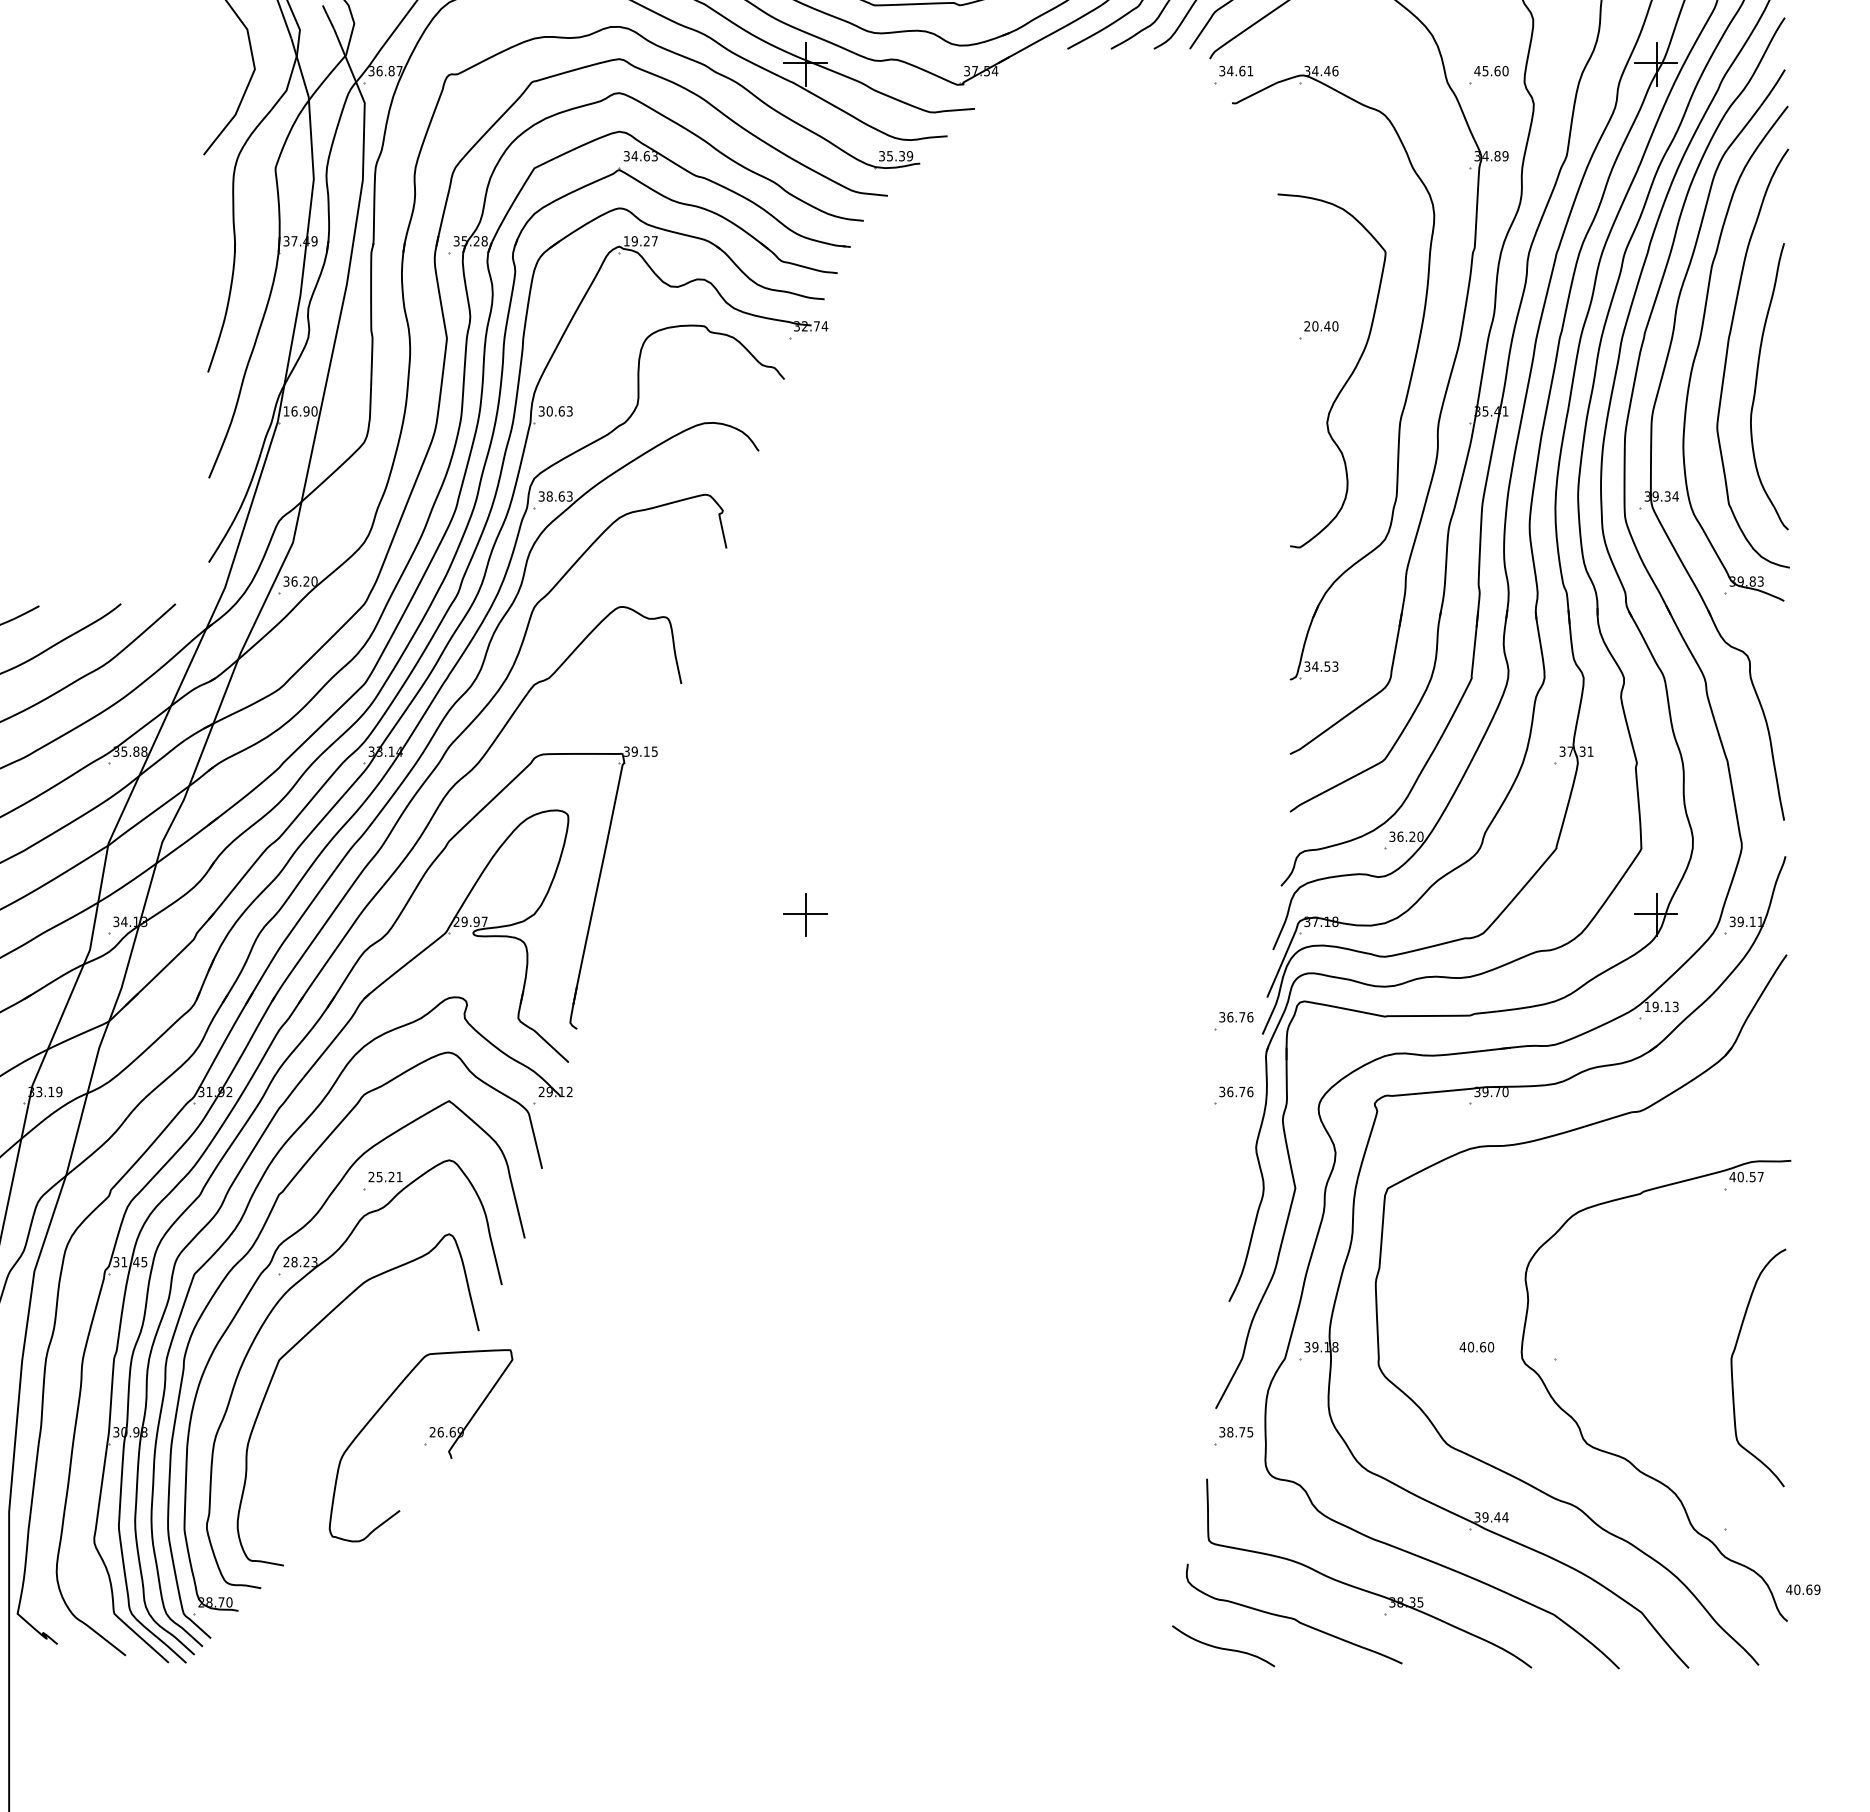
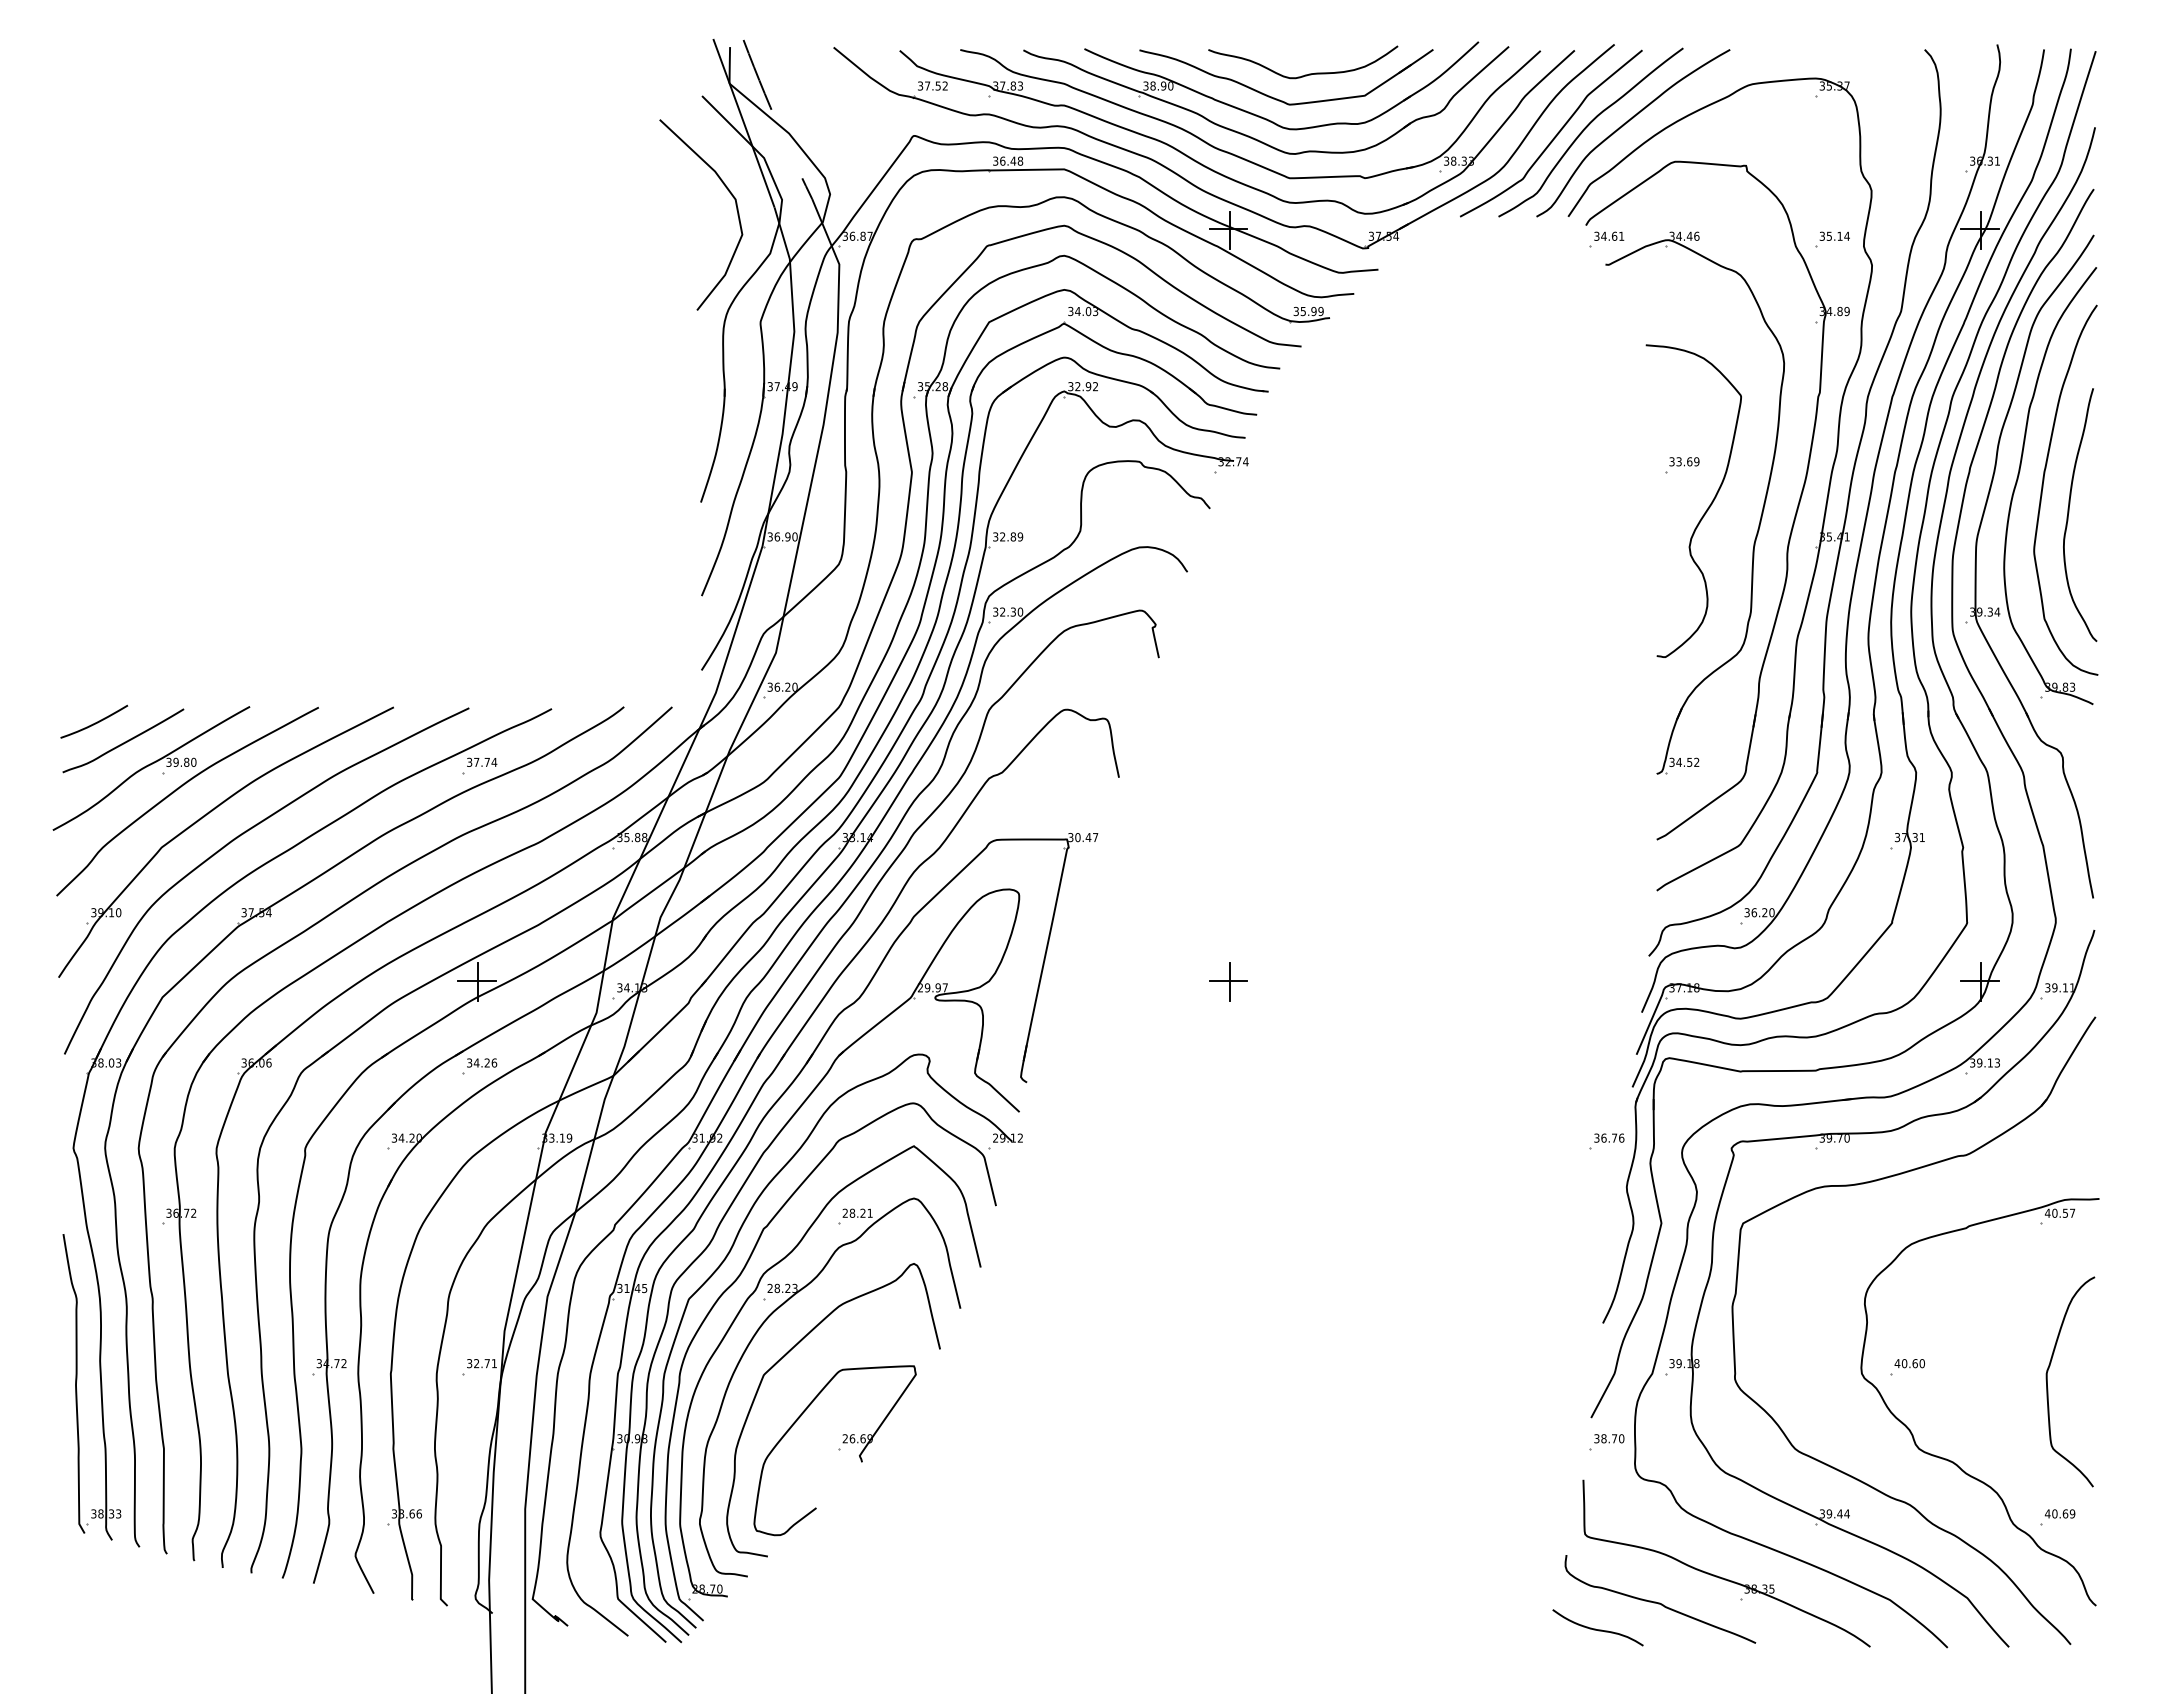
text: (1491, 70) -> (1834, 235), 45.60 -> 35.14
text: (646, 155) -> (1088, 310), 34.63 -> 34.03
text: (901, 156) -> (1313, 311), 35.39 -> 35.99
text: (641, 241) -> (1083, 386), 19.27 -> 32.92
text: (1321, 326) -> (1684, 461), 20.40 -> 33.69
text: (285, 410) -> (769, 536), 16.90 -> 36.90
text: (559, 410) -> (1011, 536), 30.63 -> 32.89
text: (559, 495) -> (1011, 611), 38.63 -> 32.30
text: (1335, 666) -> (1696, 762), 34.53 -> 34.52
text: (644, 751) -> (1086, 837), 39.15 -> 30.47
text: (1647, 1006) -> (1972, 1062), 19.13 -> 39.13
part: (1233, 1021) -> (1606, 1075), removed
text: (379, 1176) -> (852, 1212), 25.21 -> 28.21
text: (1476, 1347) -> (1909, 1363), moved
text: (1250, 1431) -> (1621, 1438), 38.75 -> 38.70
part: (420, 1445) -> (834, 1450), moved
text: (1802, 1589) -> (2059, 1513), moved

